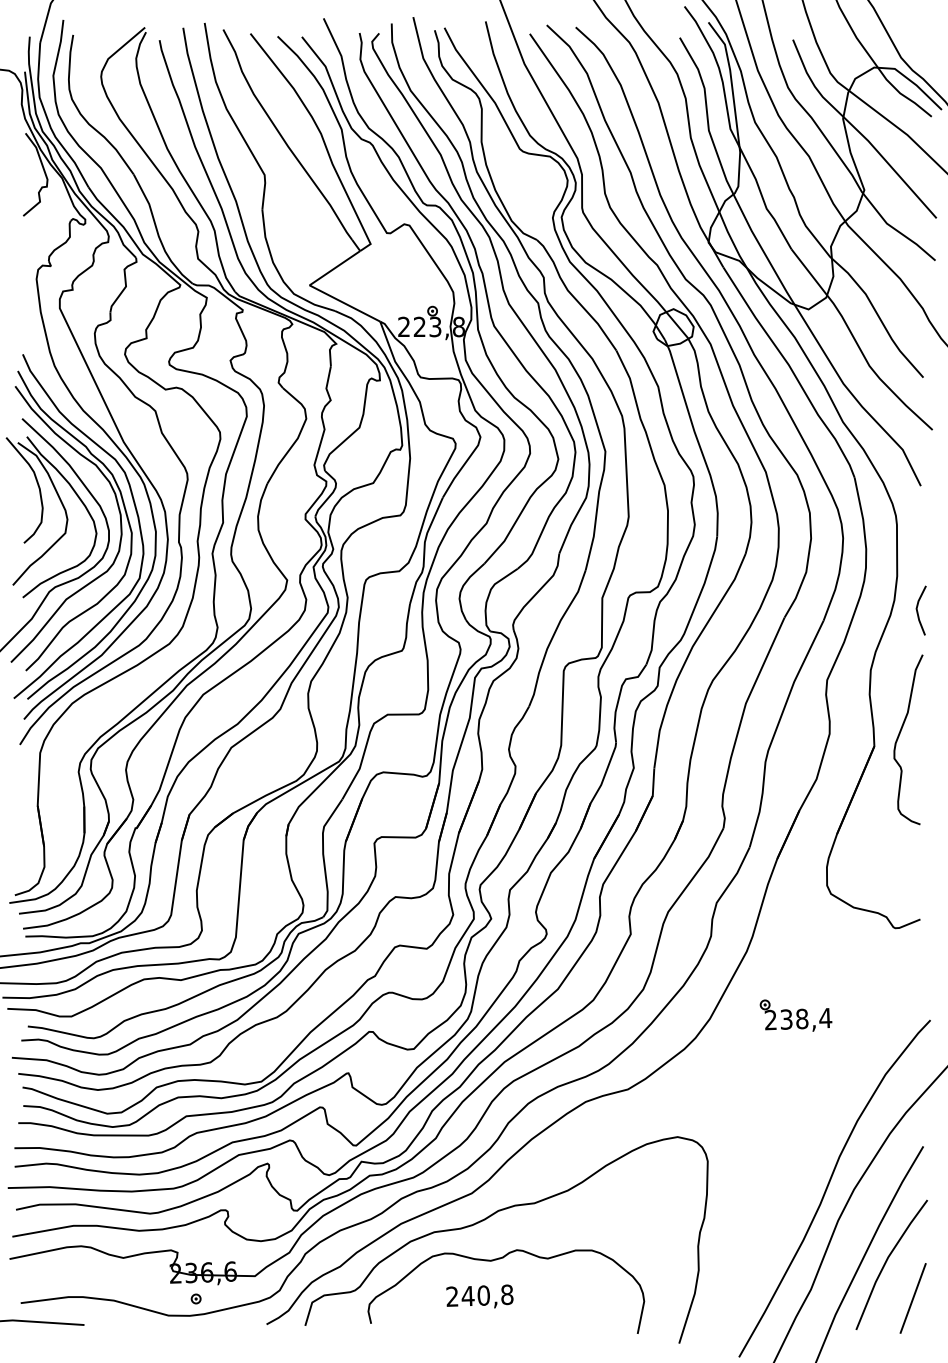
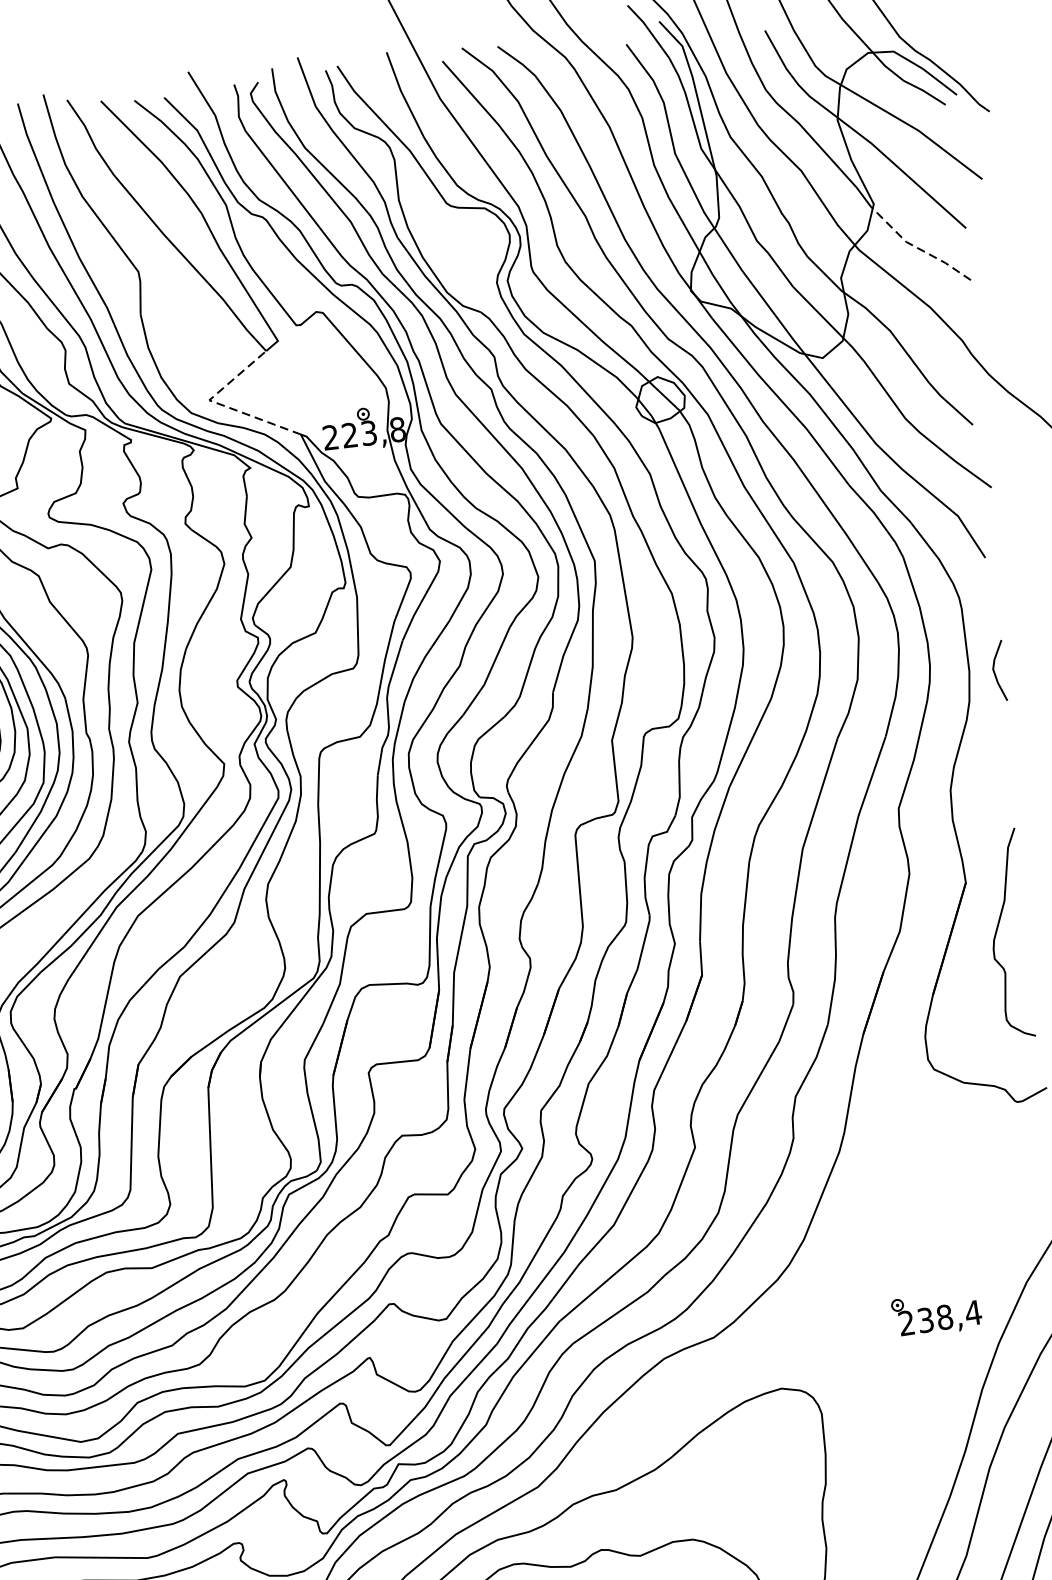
line: (895, 229) -> (917, 247), solid -> dashed
line: (316, 289) -> (218, 404), solid -> dashed
line: (918, 611) -> (995, 672), moved
curve: (900, 734) -> (998, 928), moved
part: (795, 1015) -> (936, 1313), moved

